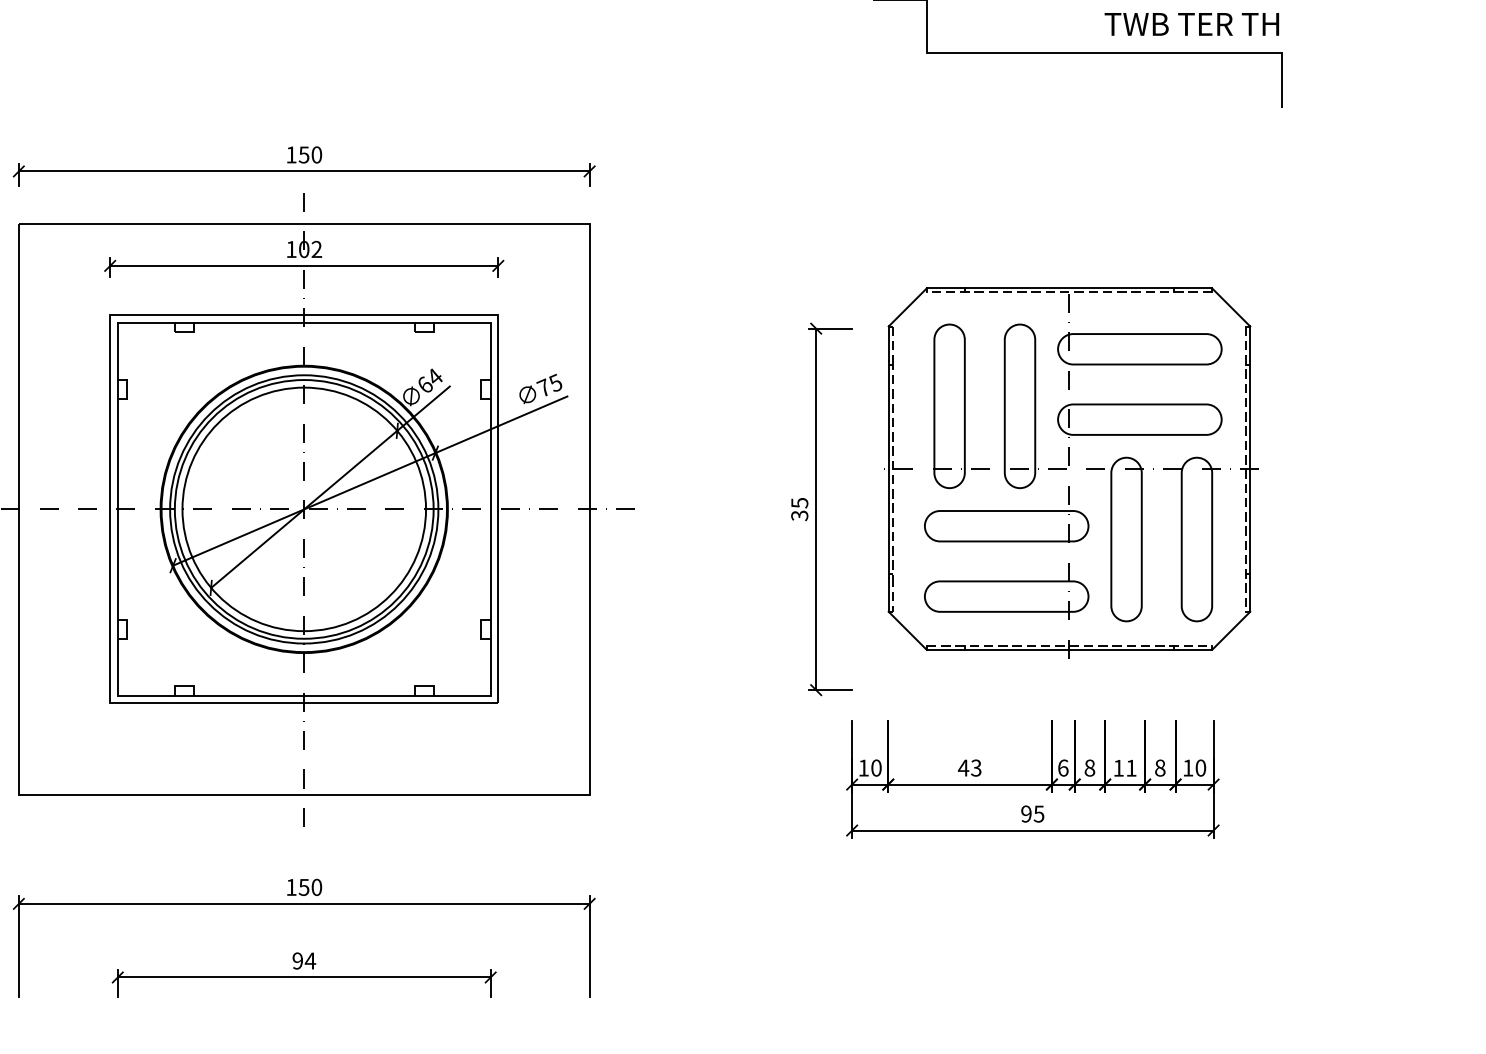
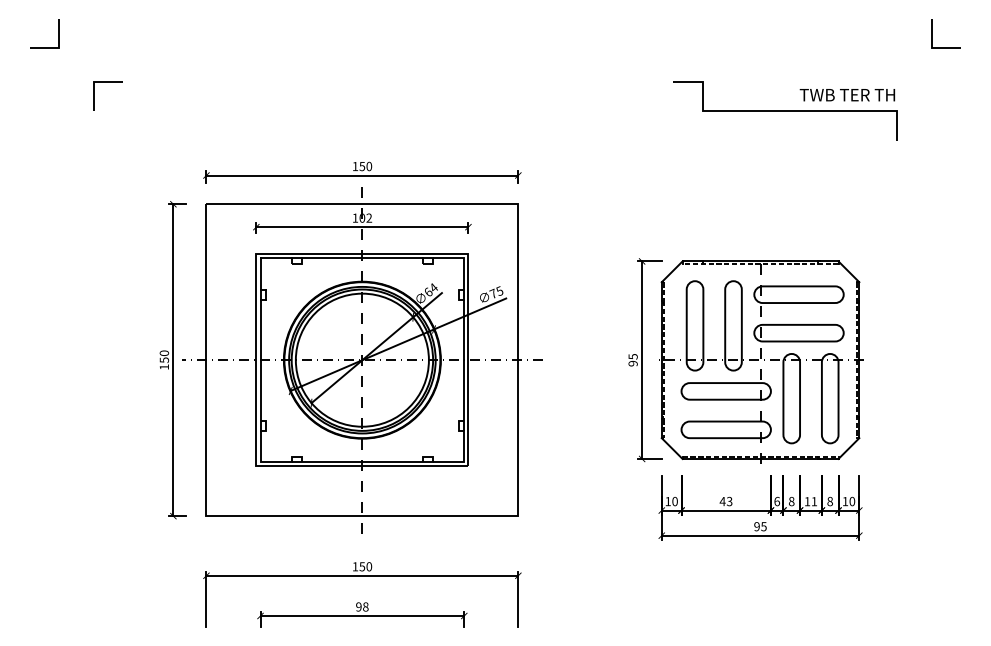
part: (1071, 471) -> (761, 361), moved
text: (798, 515) -> (632, 363), 35 -> 95
text: (309, 960) -> (365, 606), 94 -> 98

